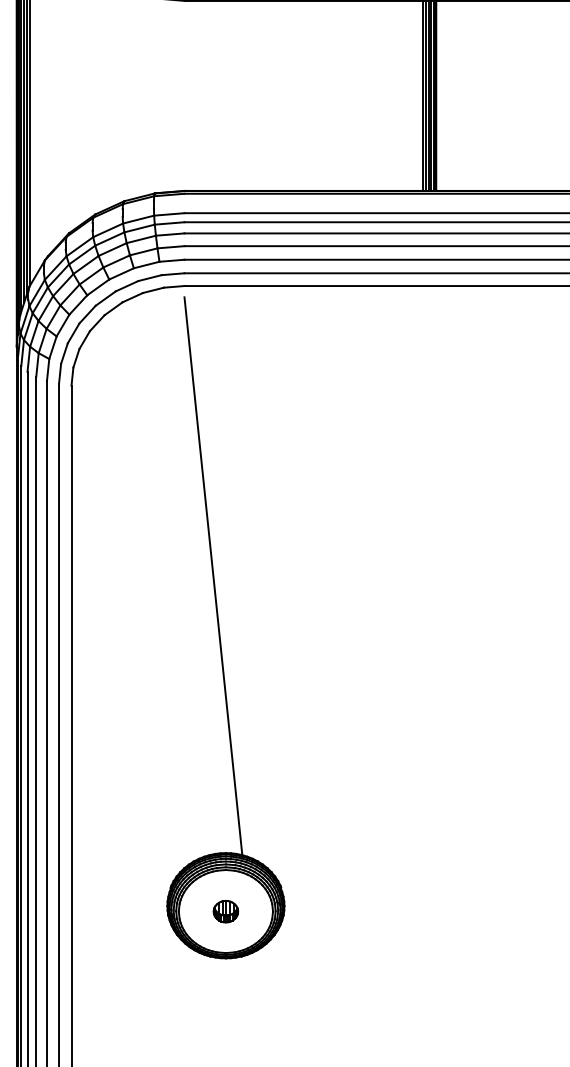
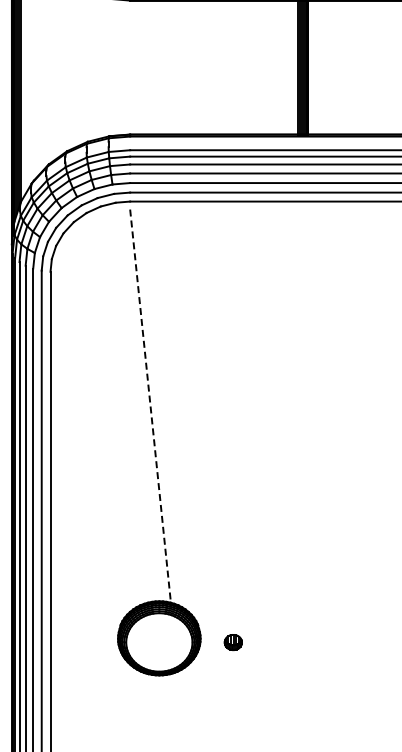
line: (213, 576) -> (150, 406), solid -> dashed
part: (224, 911) -> (232, 642), moved

